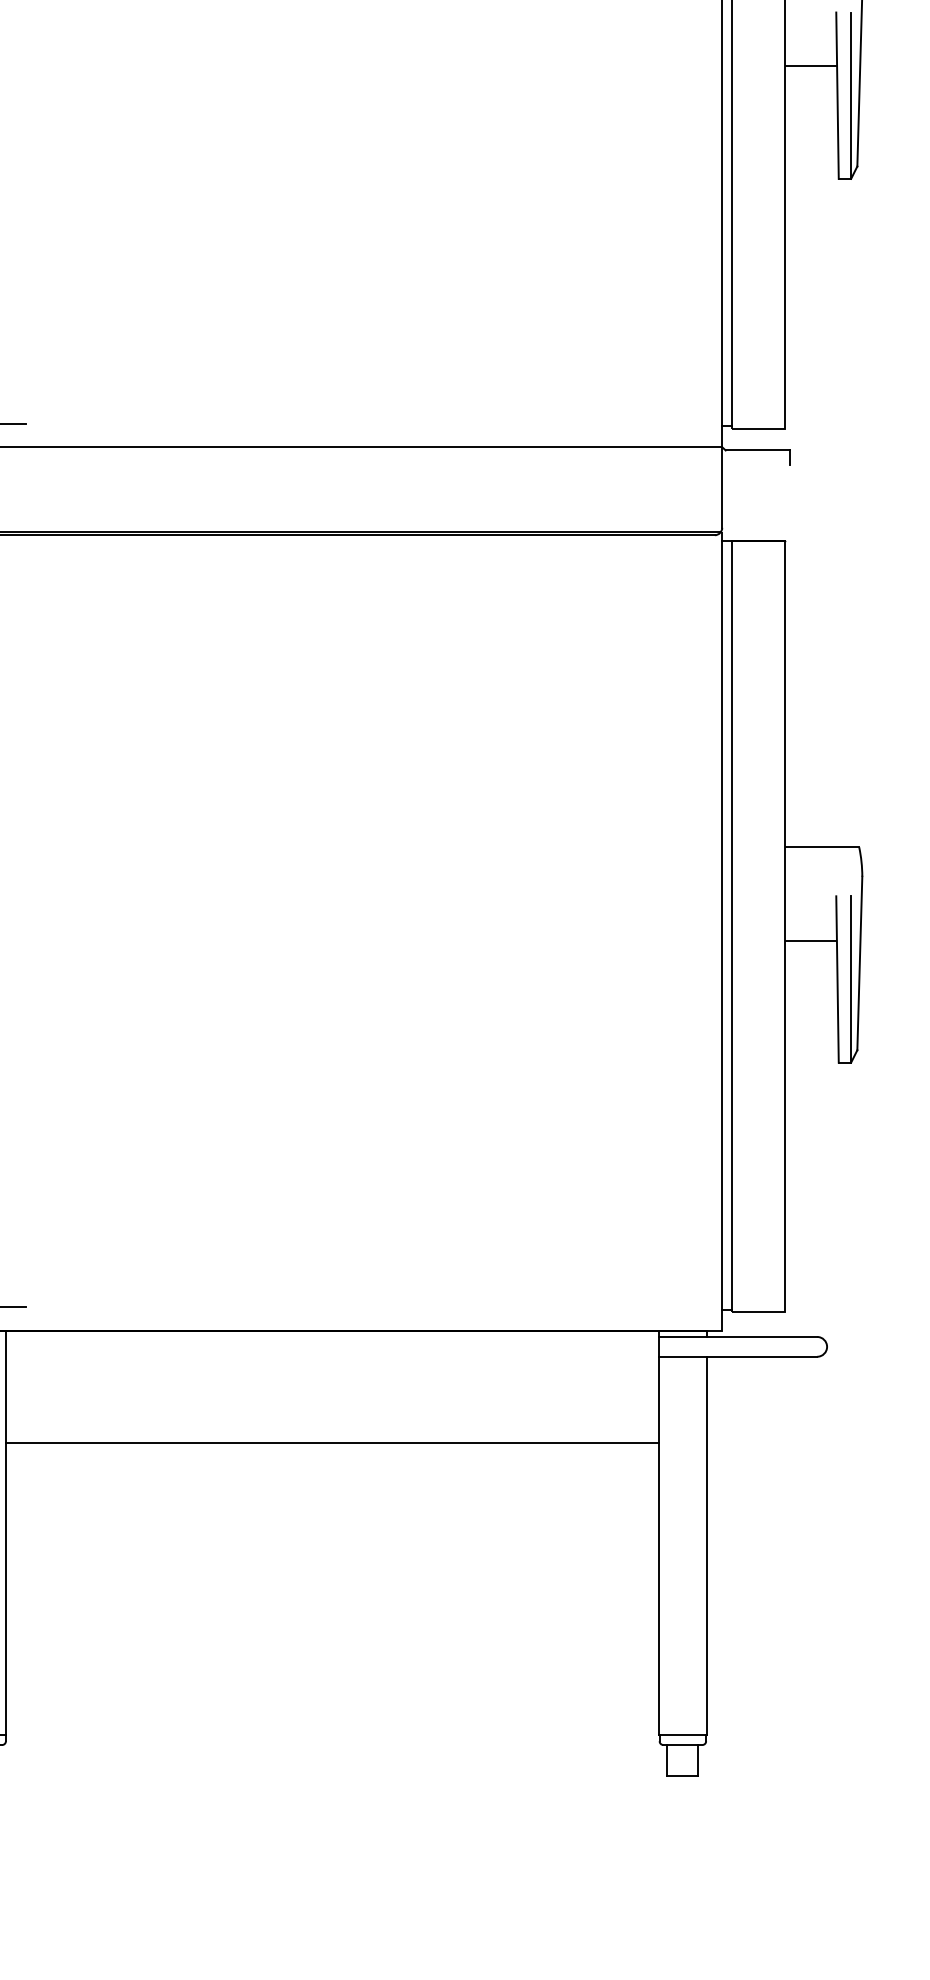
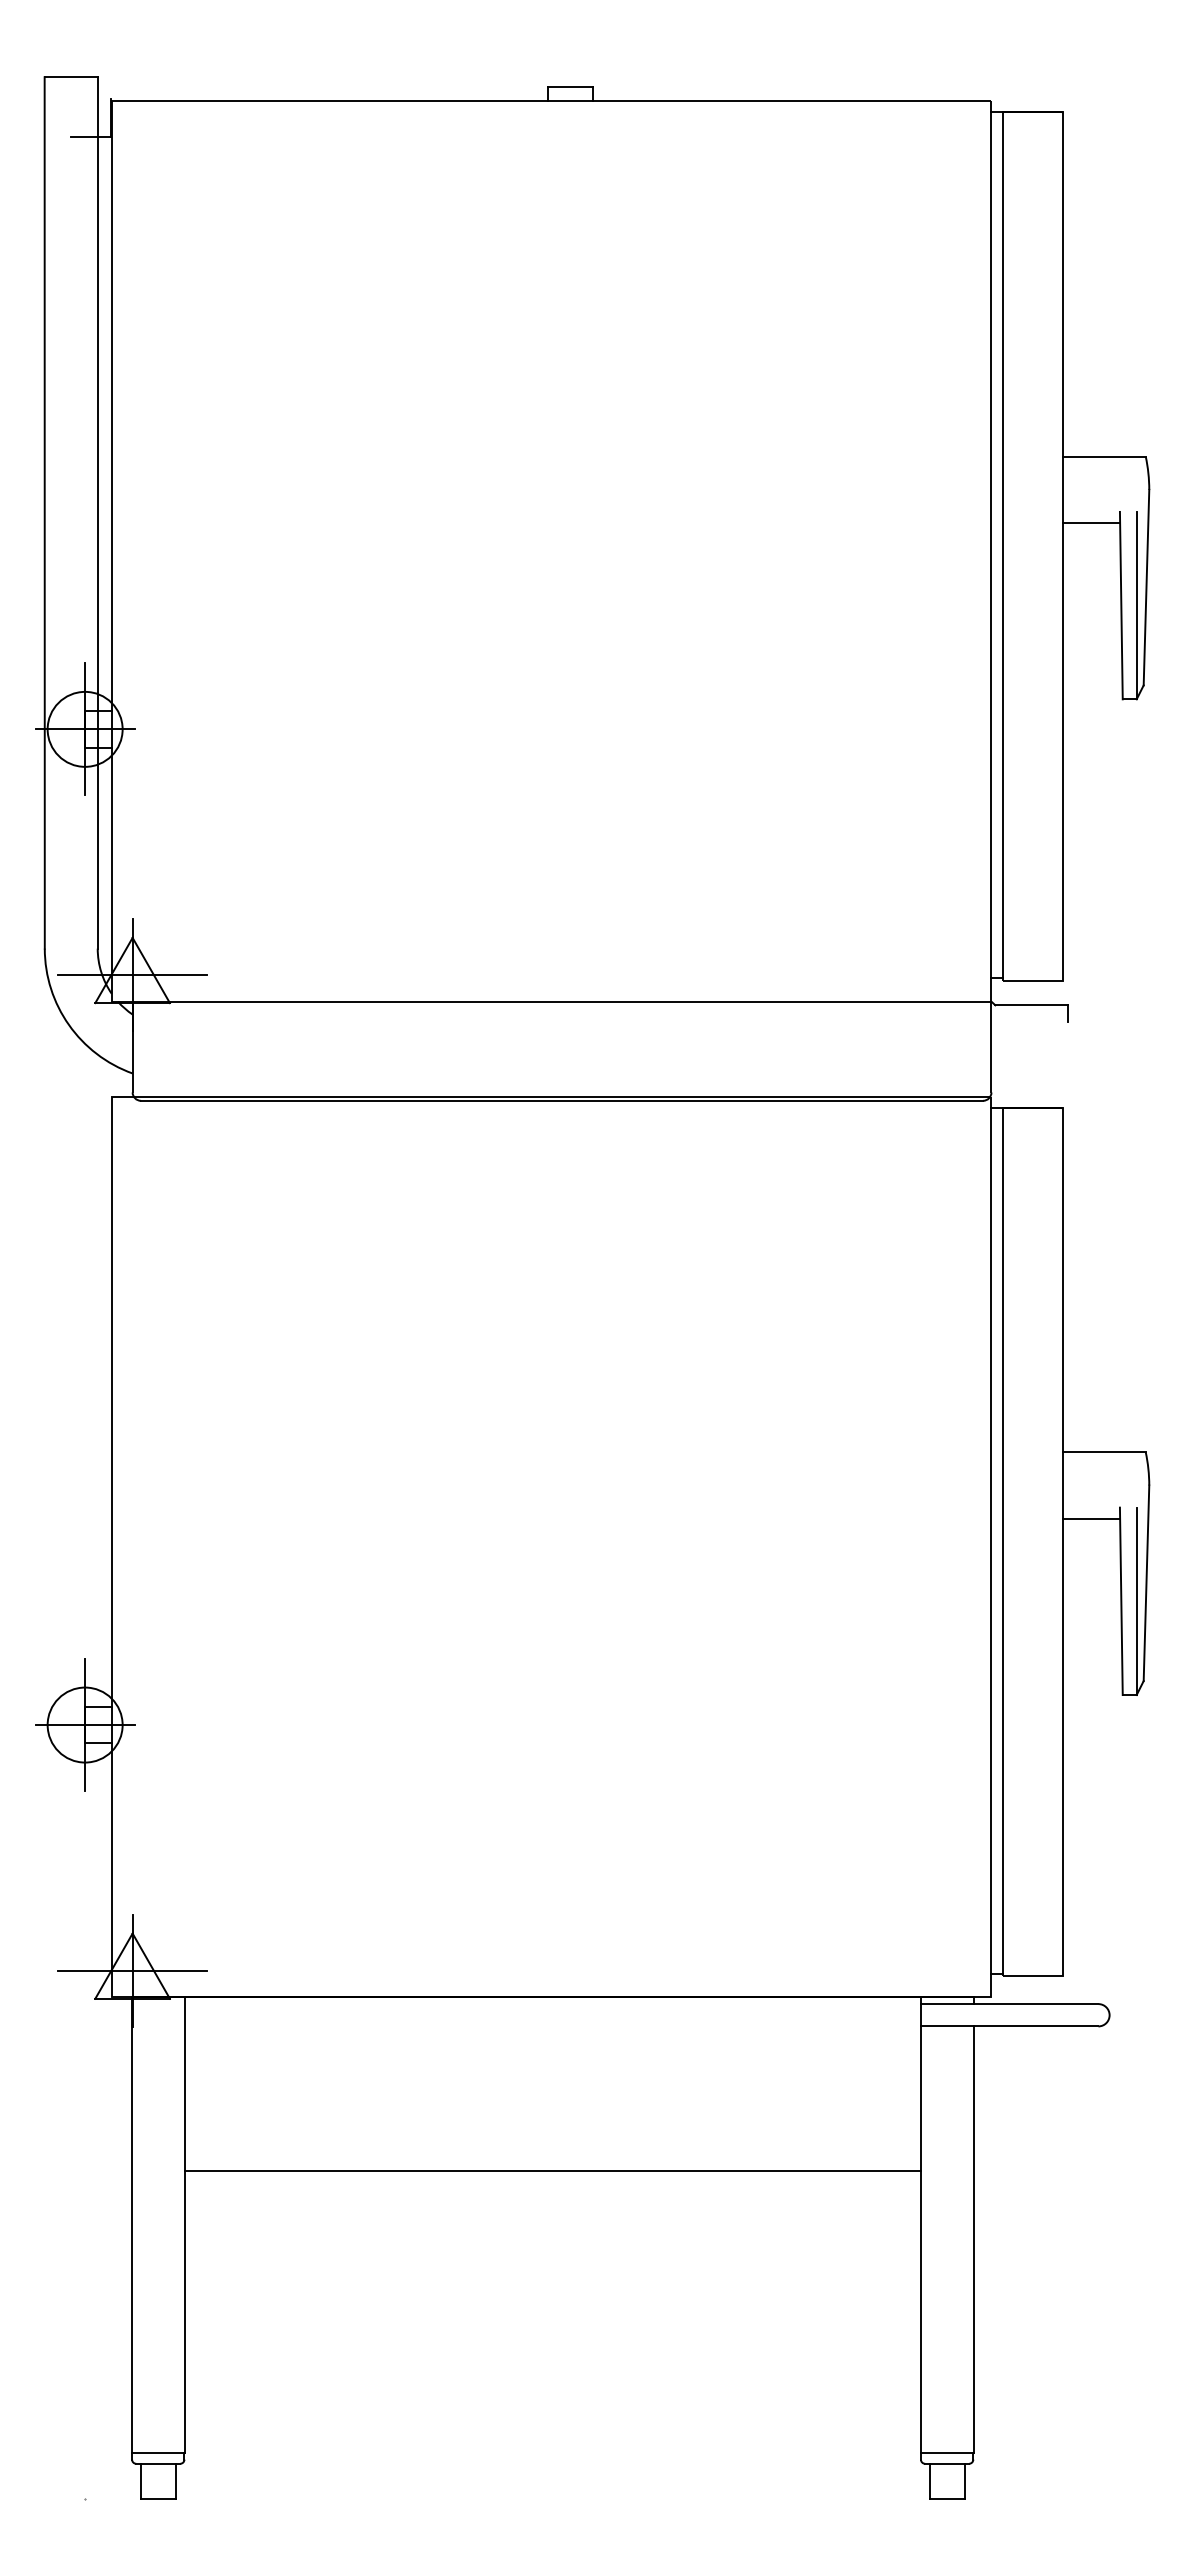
line: (811, 66) -> (1091, 523), moved
line: (811, 940) -> (1091, 1518), moved
line: (332, 1442) -> (552, 2170), moved

